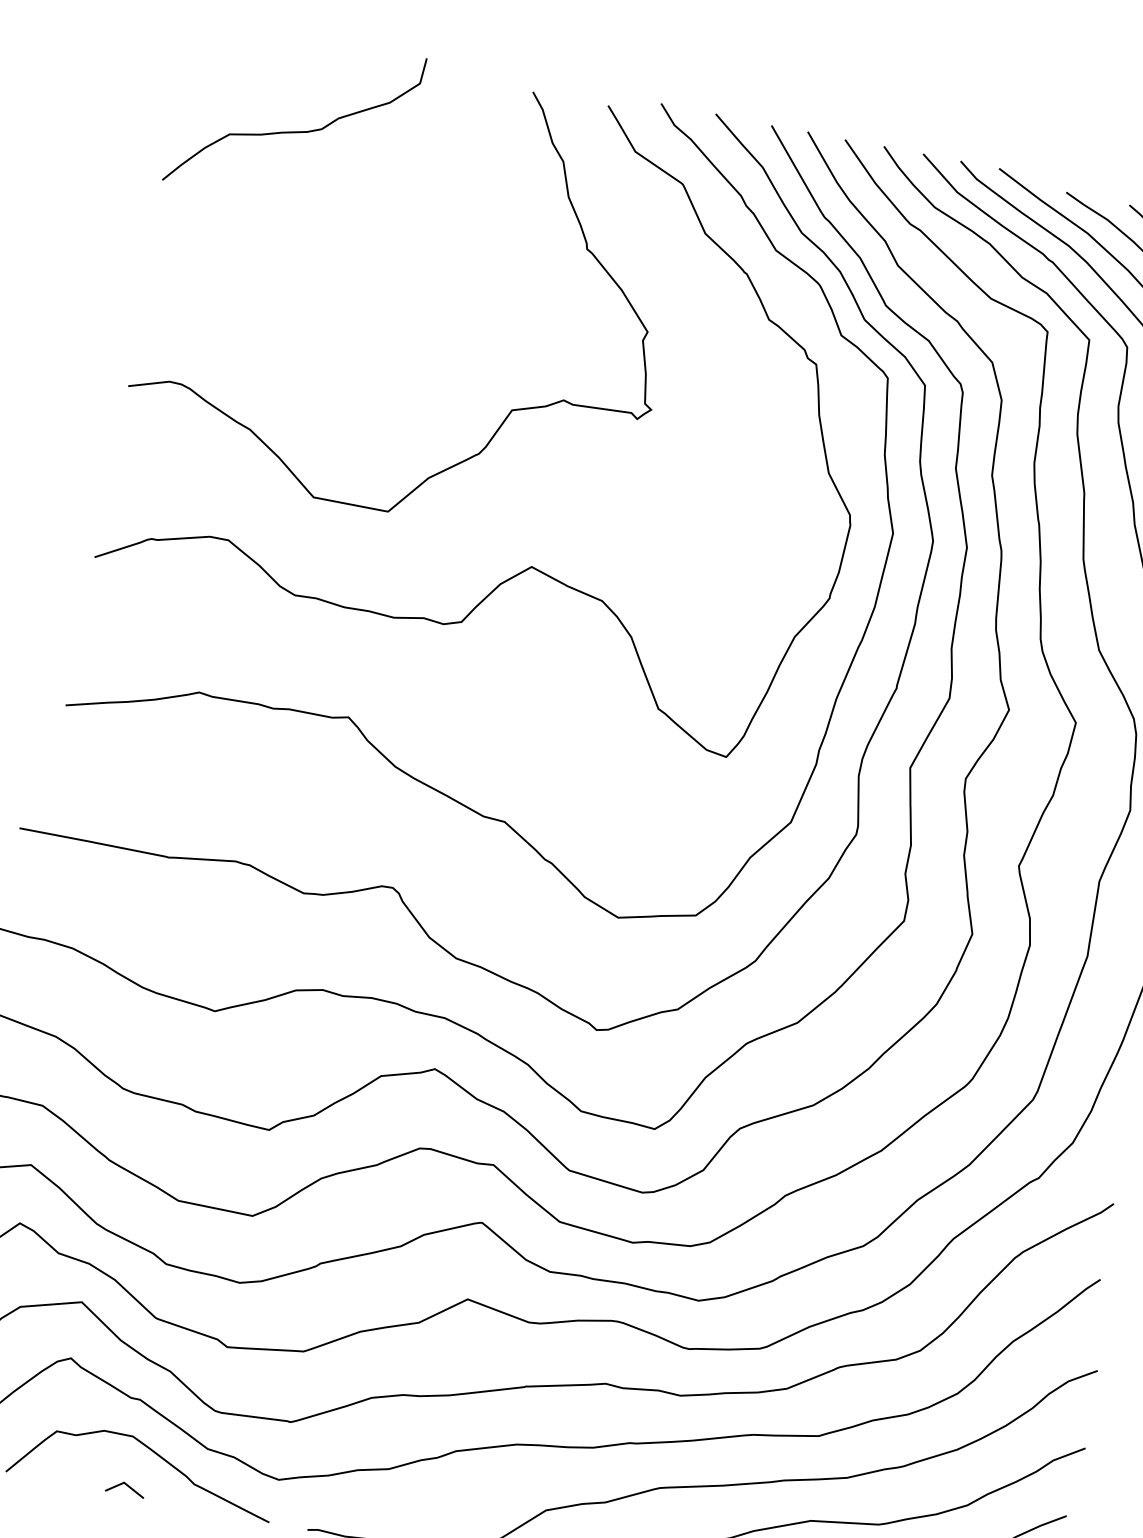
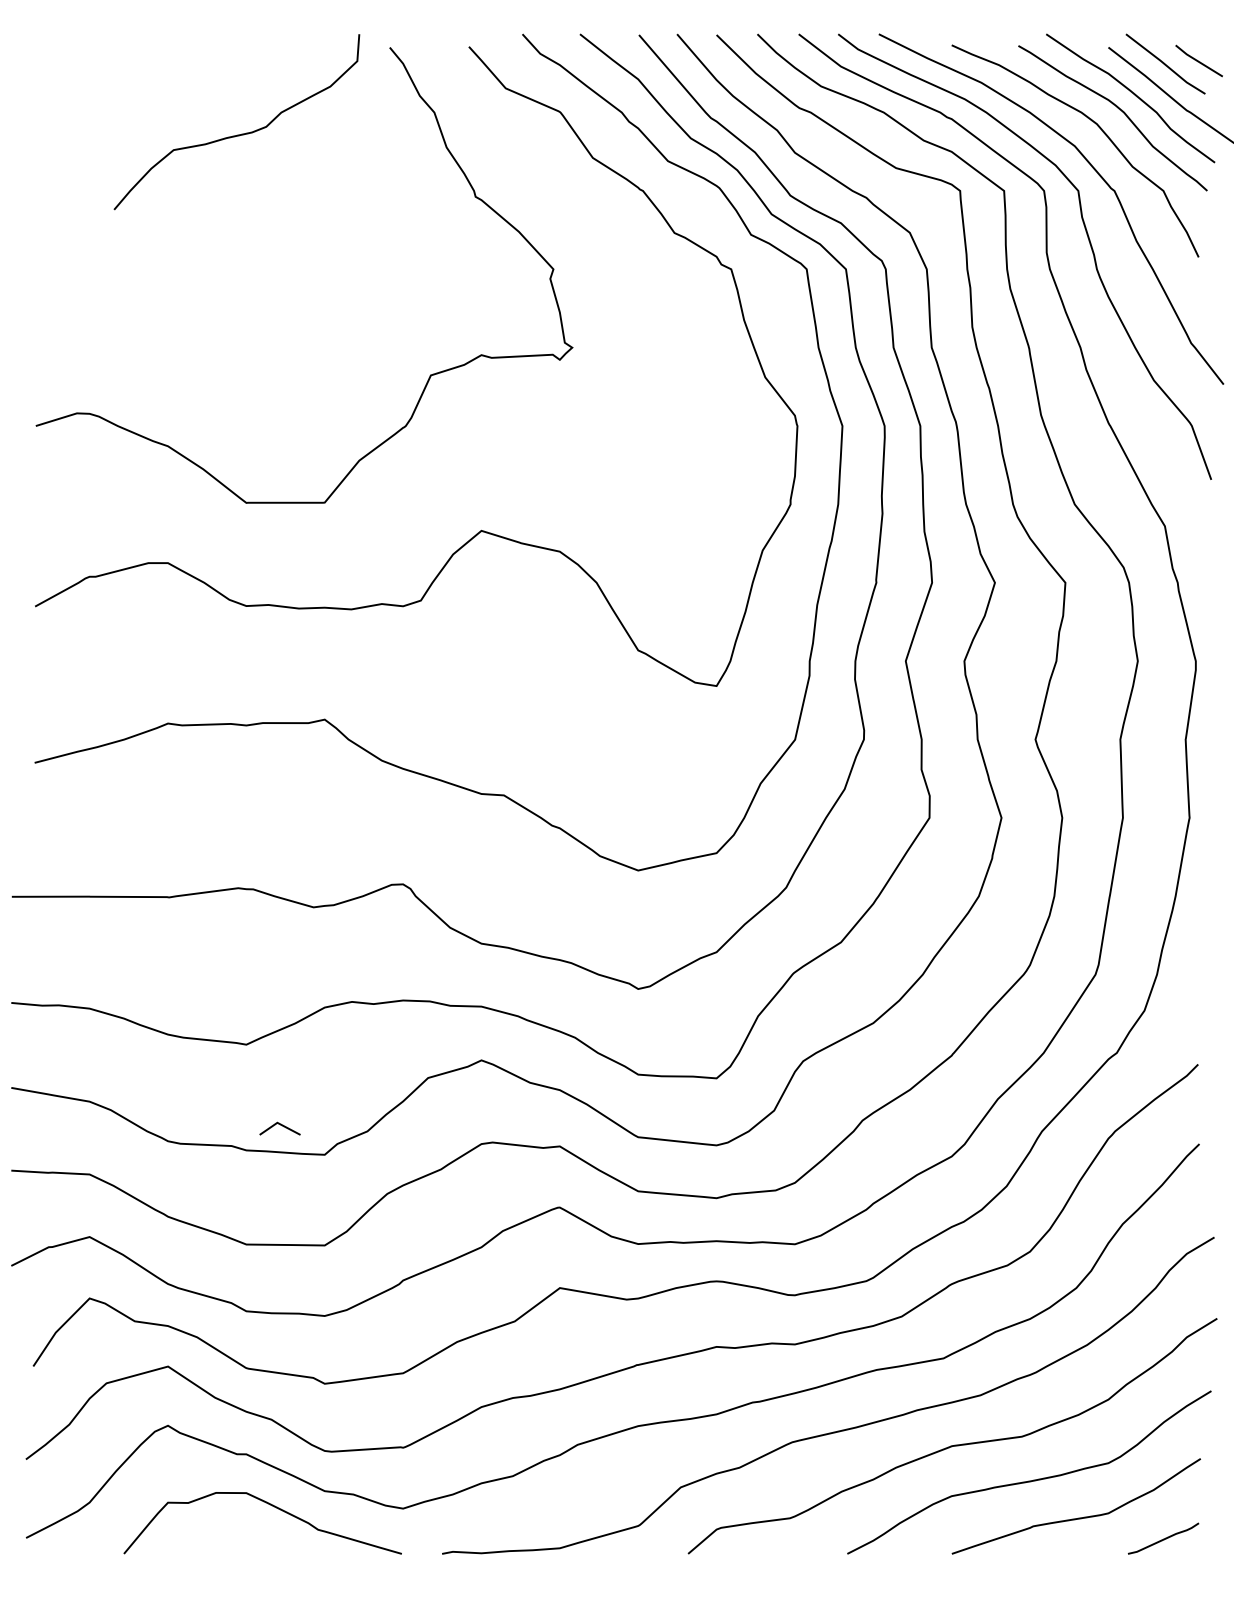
curve: (293, 131) -> (237, 134), moved
line: (126, 1485) -> (280, 1125), moved

